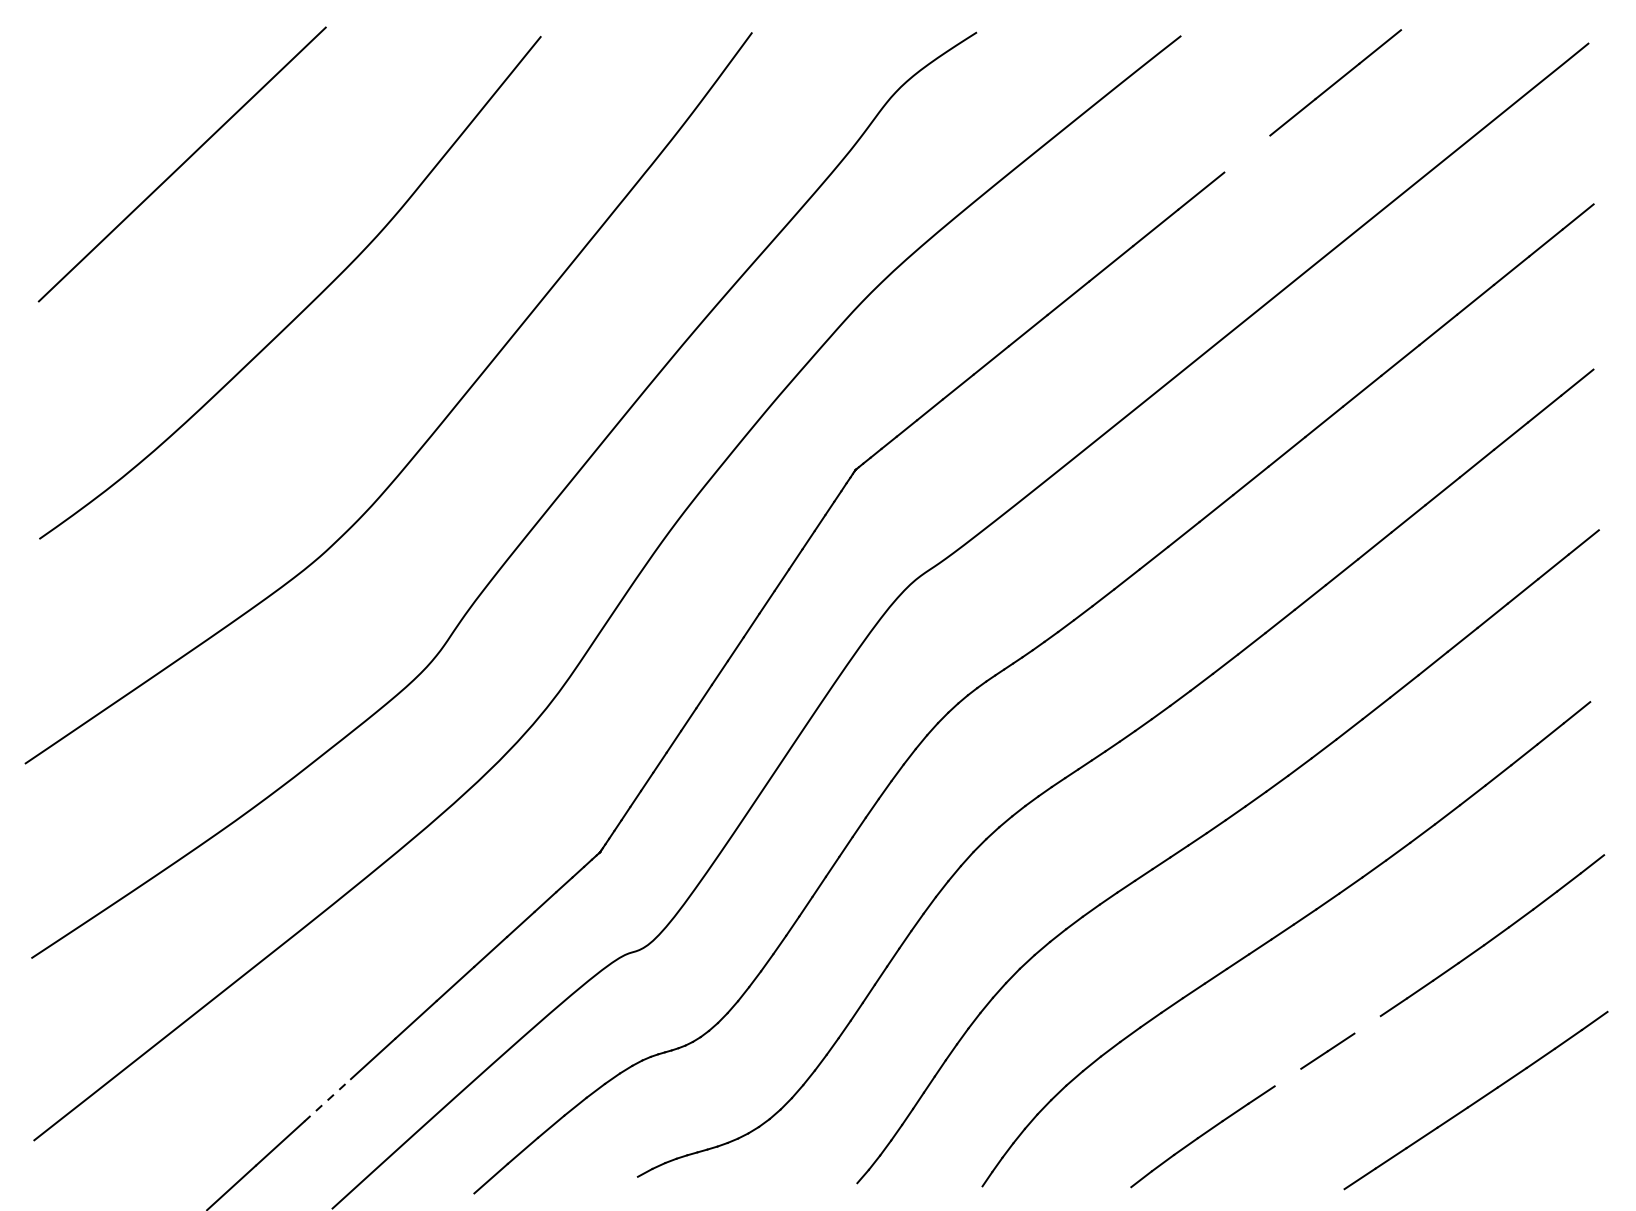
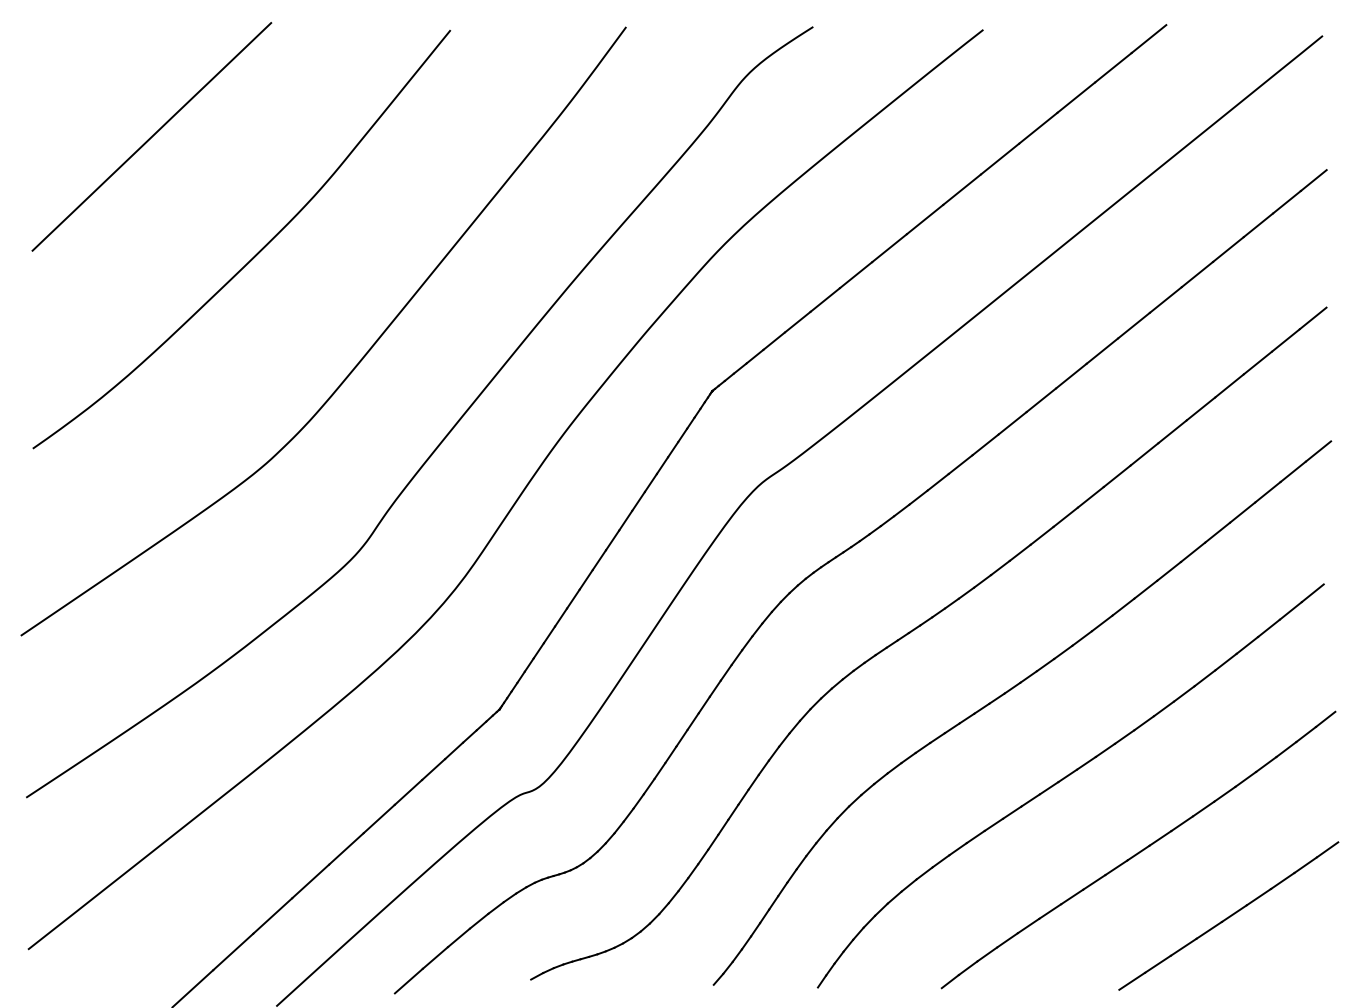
line: (1247, 153) -> (1038, 127), added
line: (1367, 1024) -> (1138, 852), added
line: (1288, 1077) -> (1072, 896), added
line: (328, 1099) -> (273, 915), dashed -> solid

